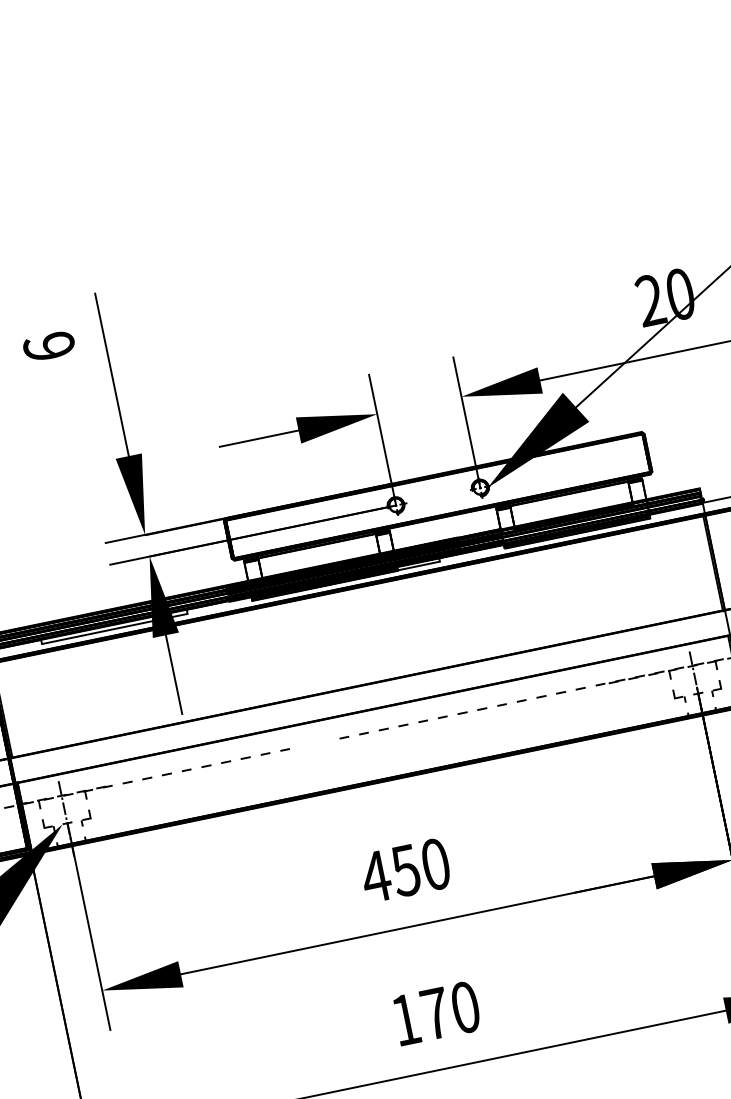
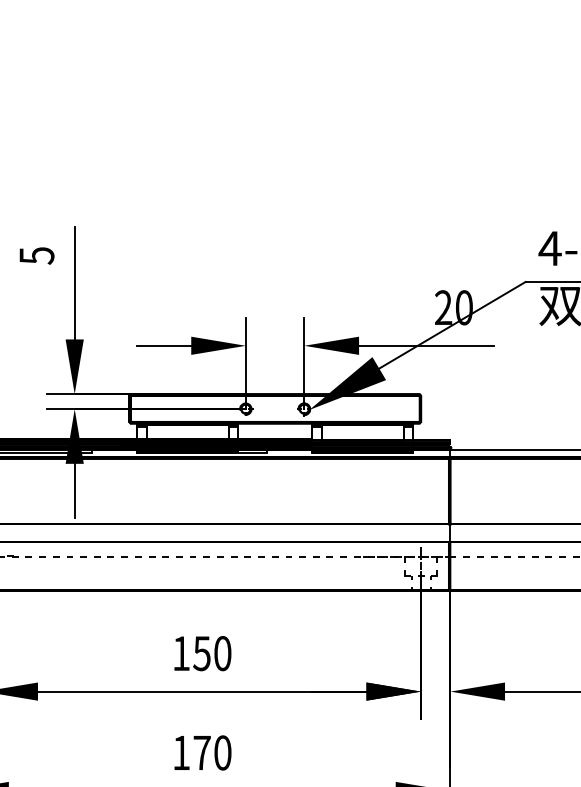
text: (48, 346) -> (36, 255), 6 -> 5
line: (309, 744) -> (155, 556), added
text: (376, 876) -> (181, 653), 450 -> 150

